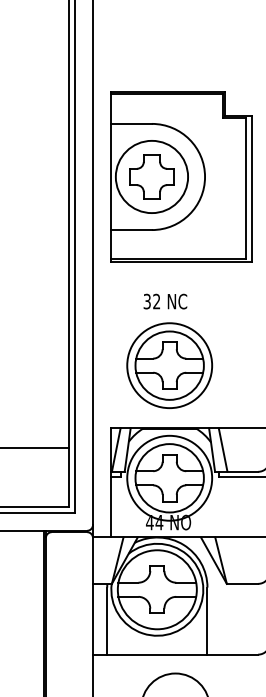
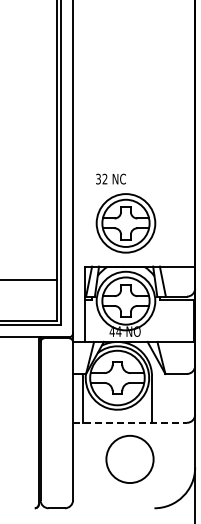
part: (180, 176) -> (133, 92), removed
text: (164, 300) -> (110, 178), moved
line: (176, 654) -> (130, 422), solid -> dashed

